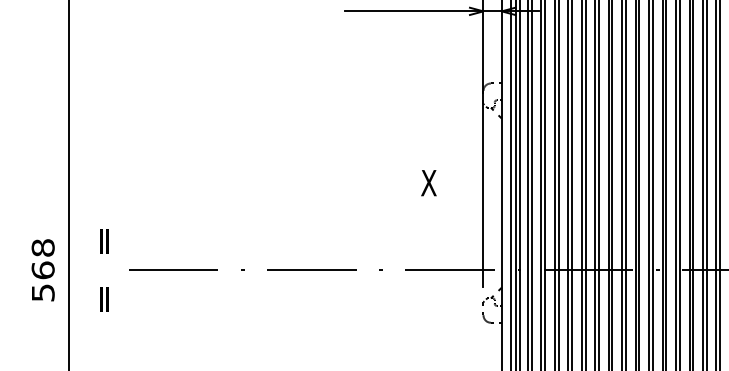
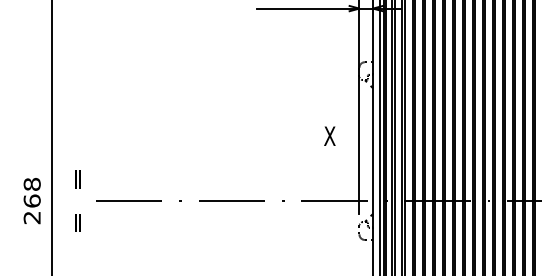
text: (428, 182) -> (329, 135), moved
text: (42, 292) -> (31, 217), 568 -> 268

